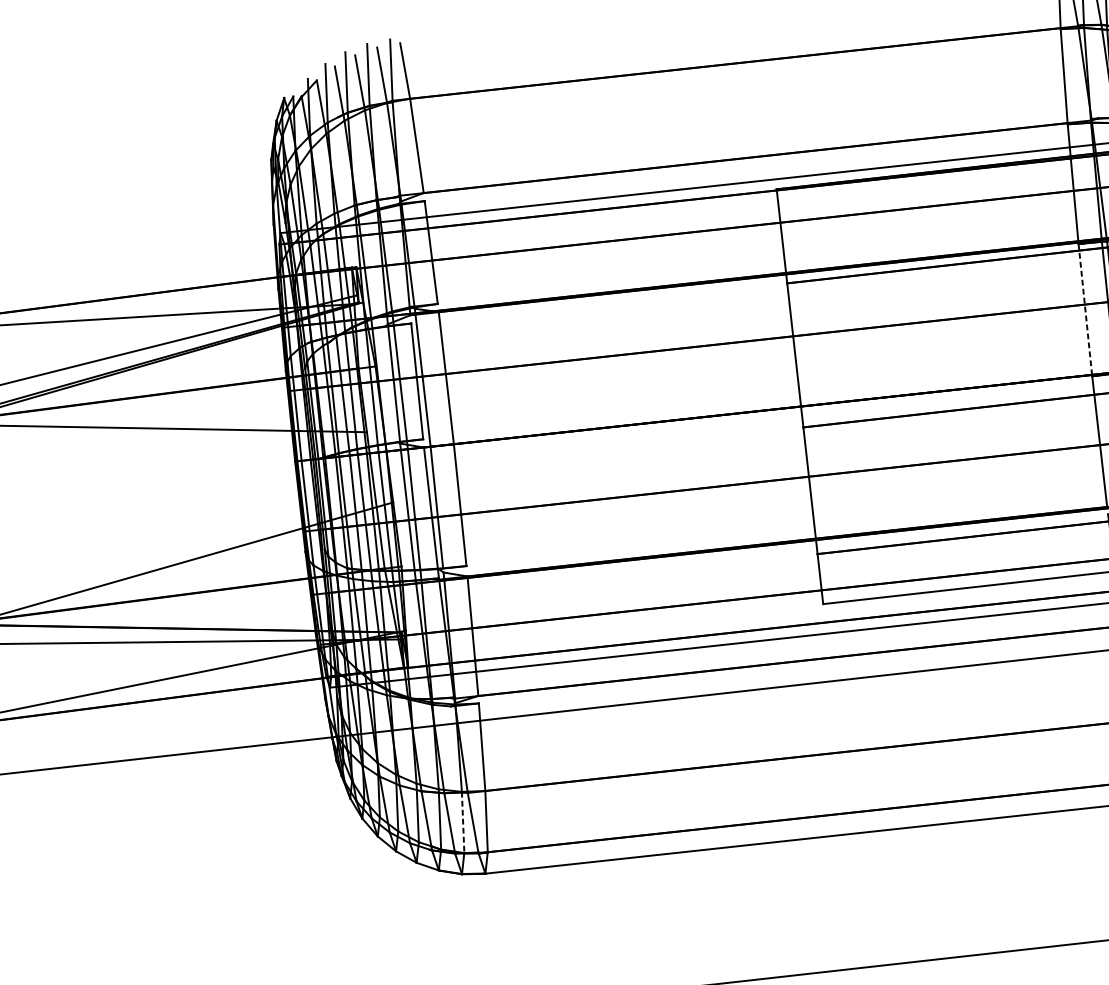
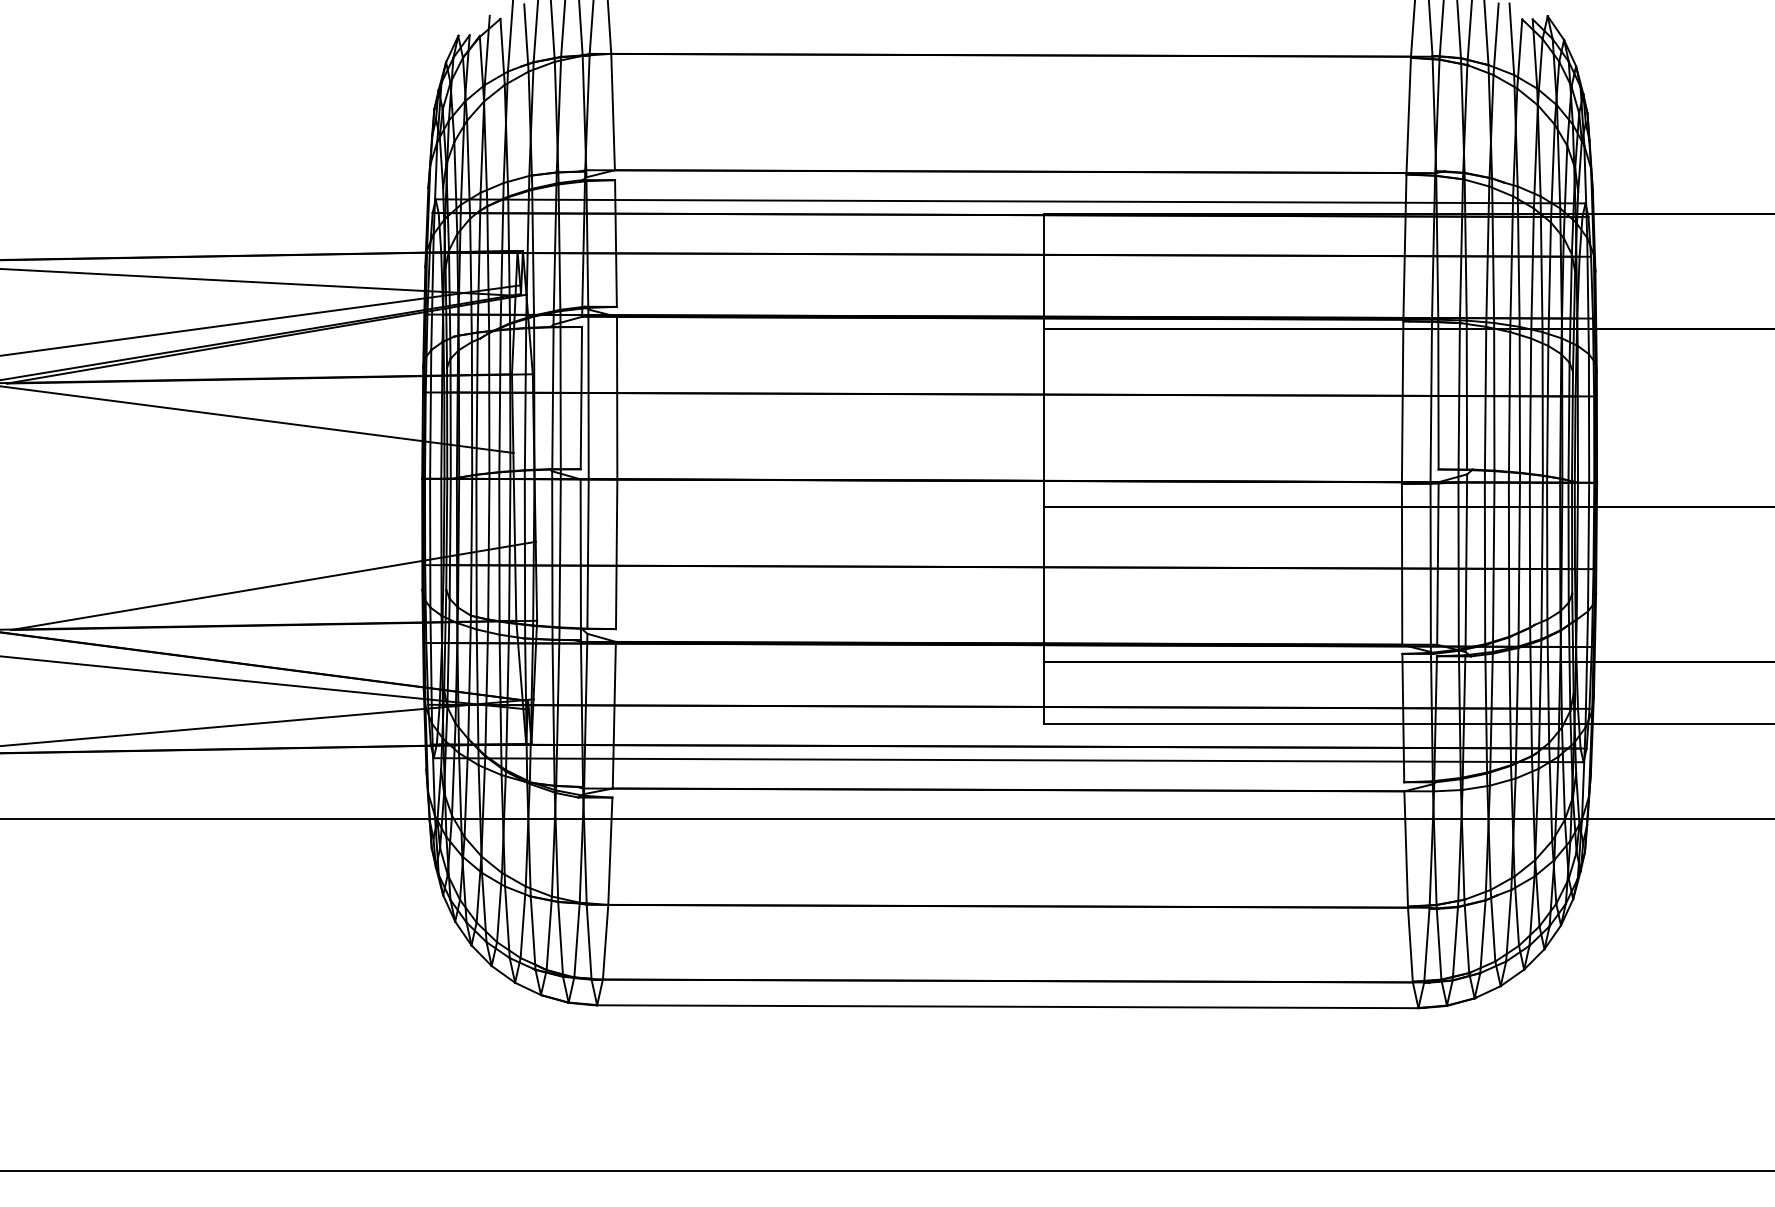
line: (1085, 310) -> (1402, 402), dashed -> solid
line: (463, 822) -> (577, 940), dashed -> solid

